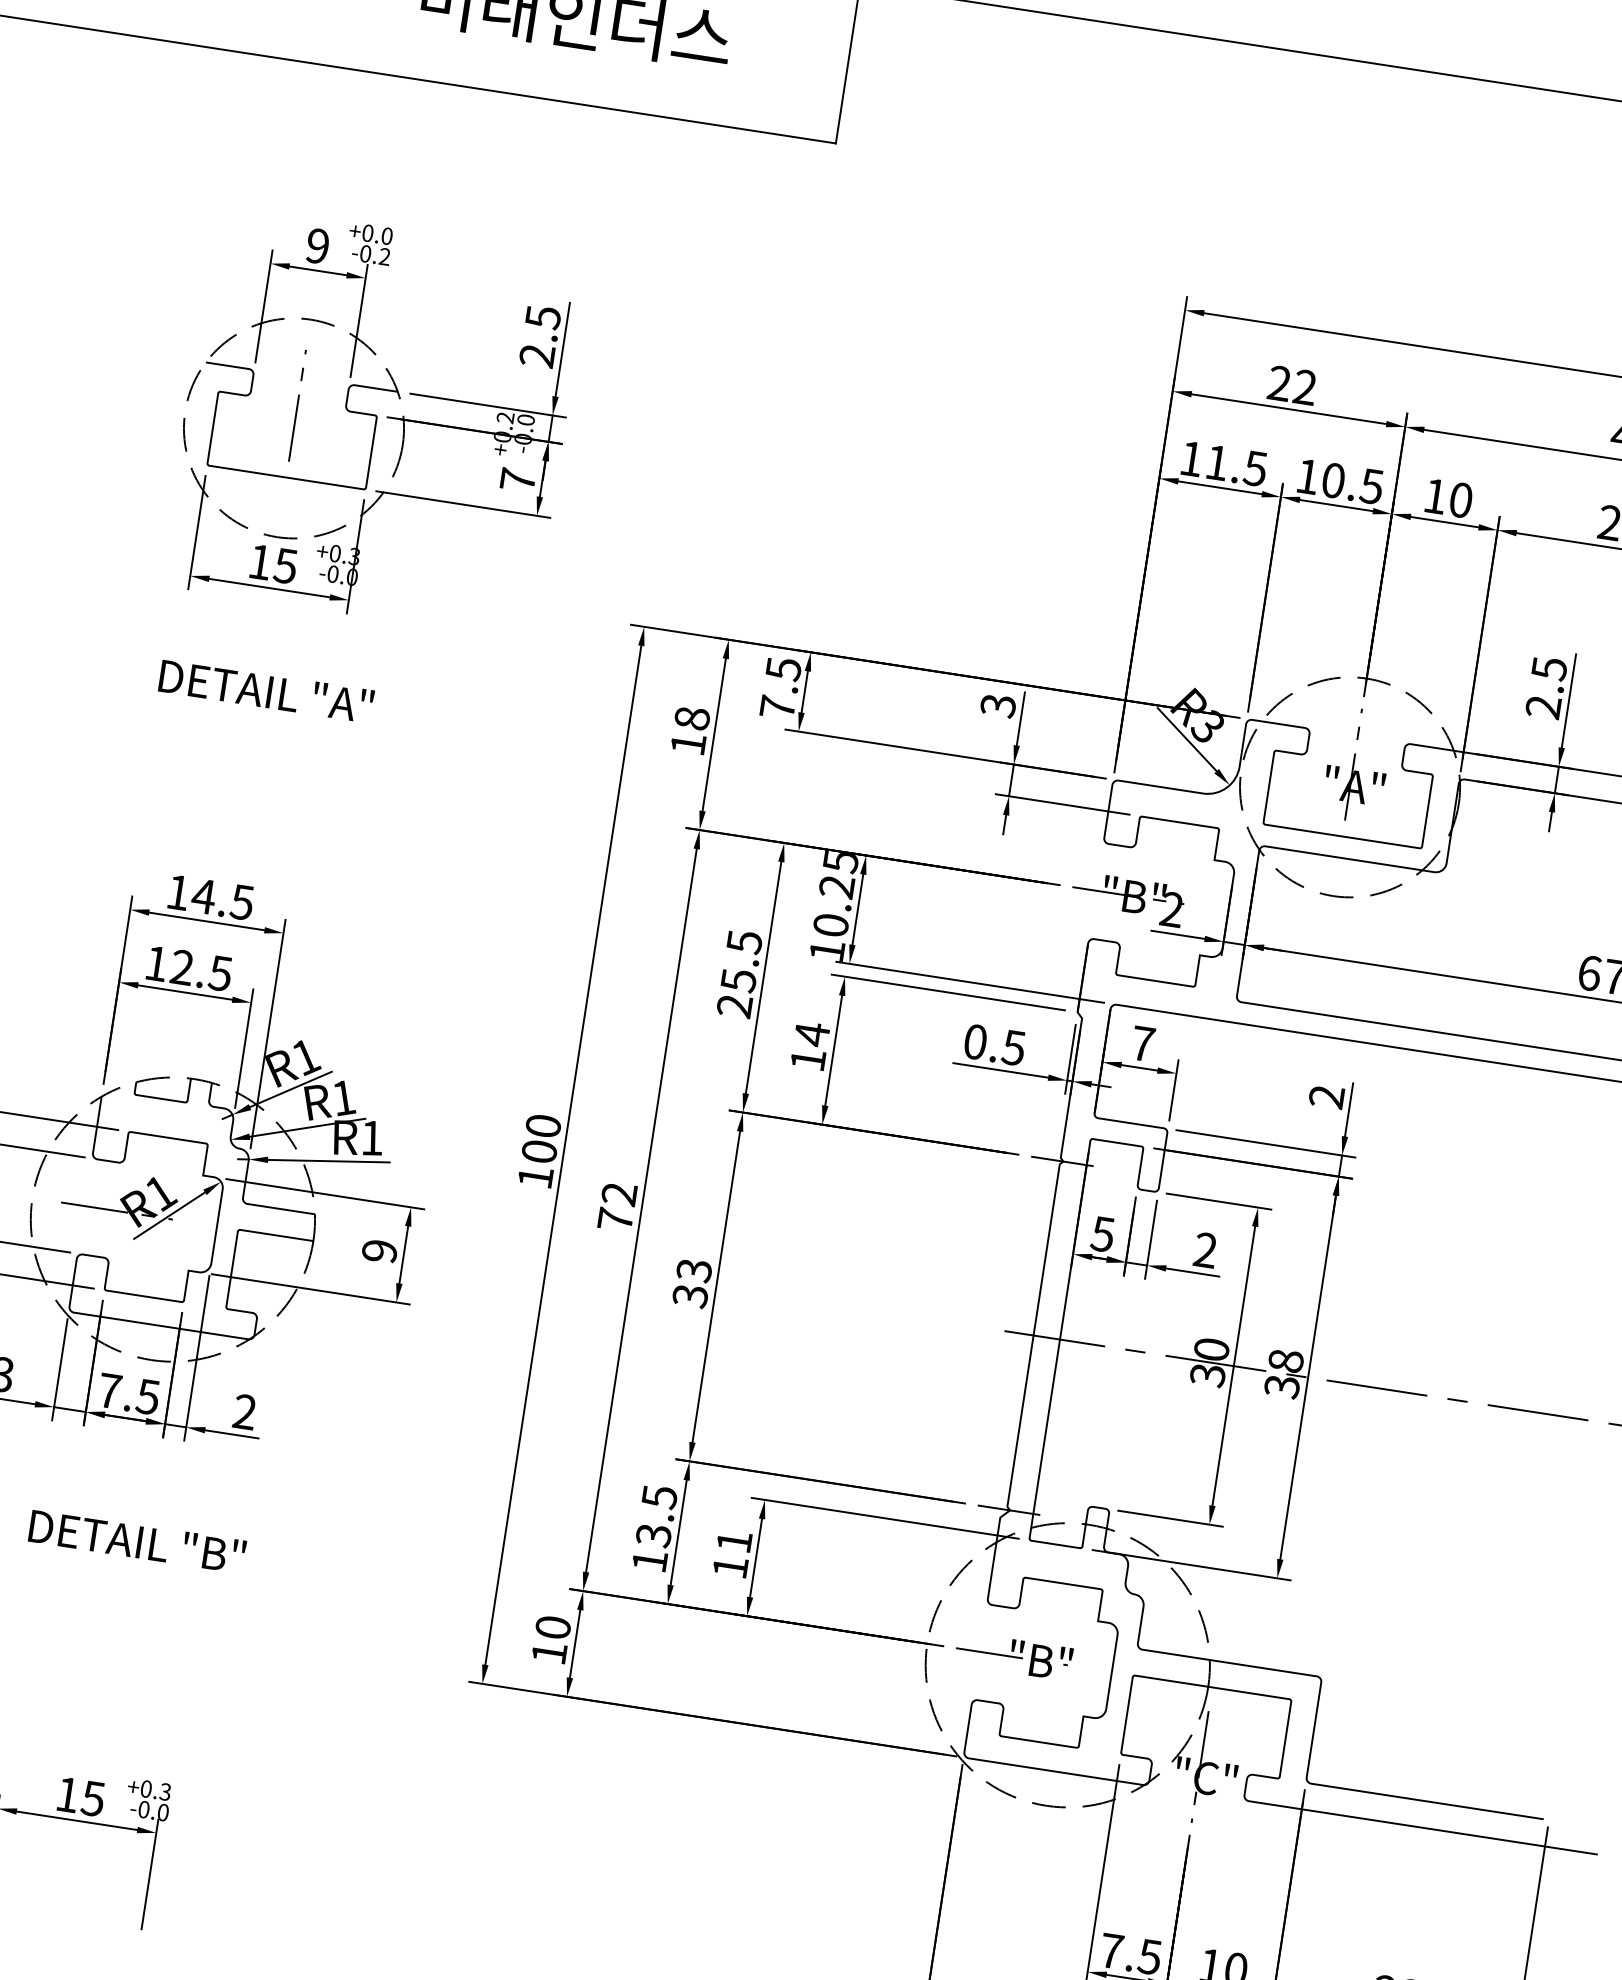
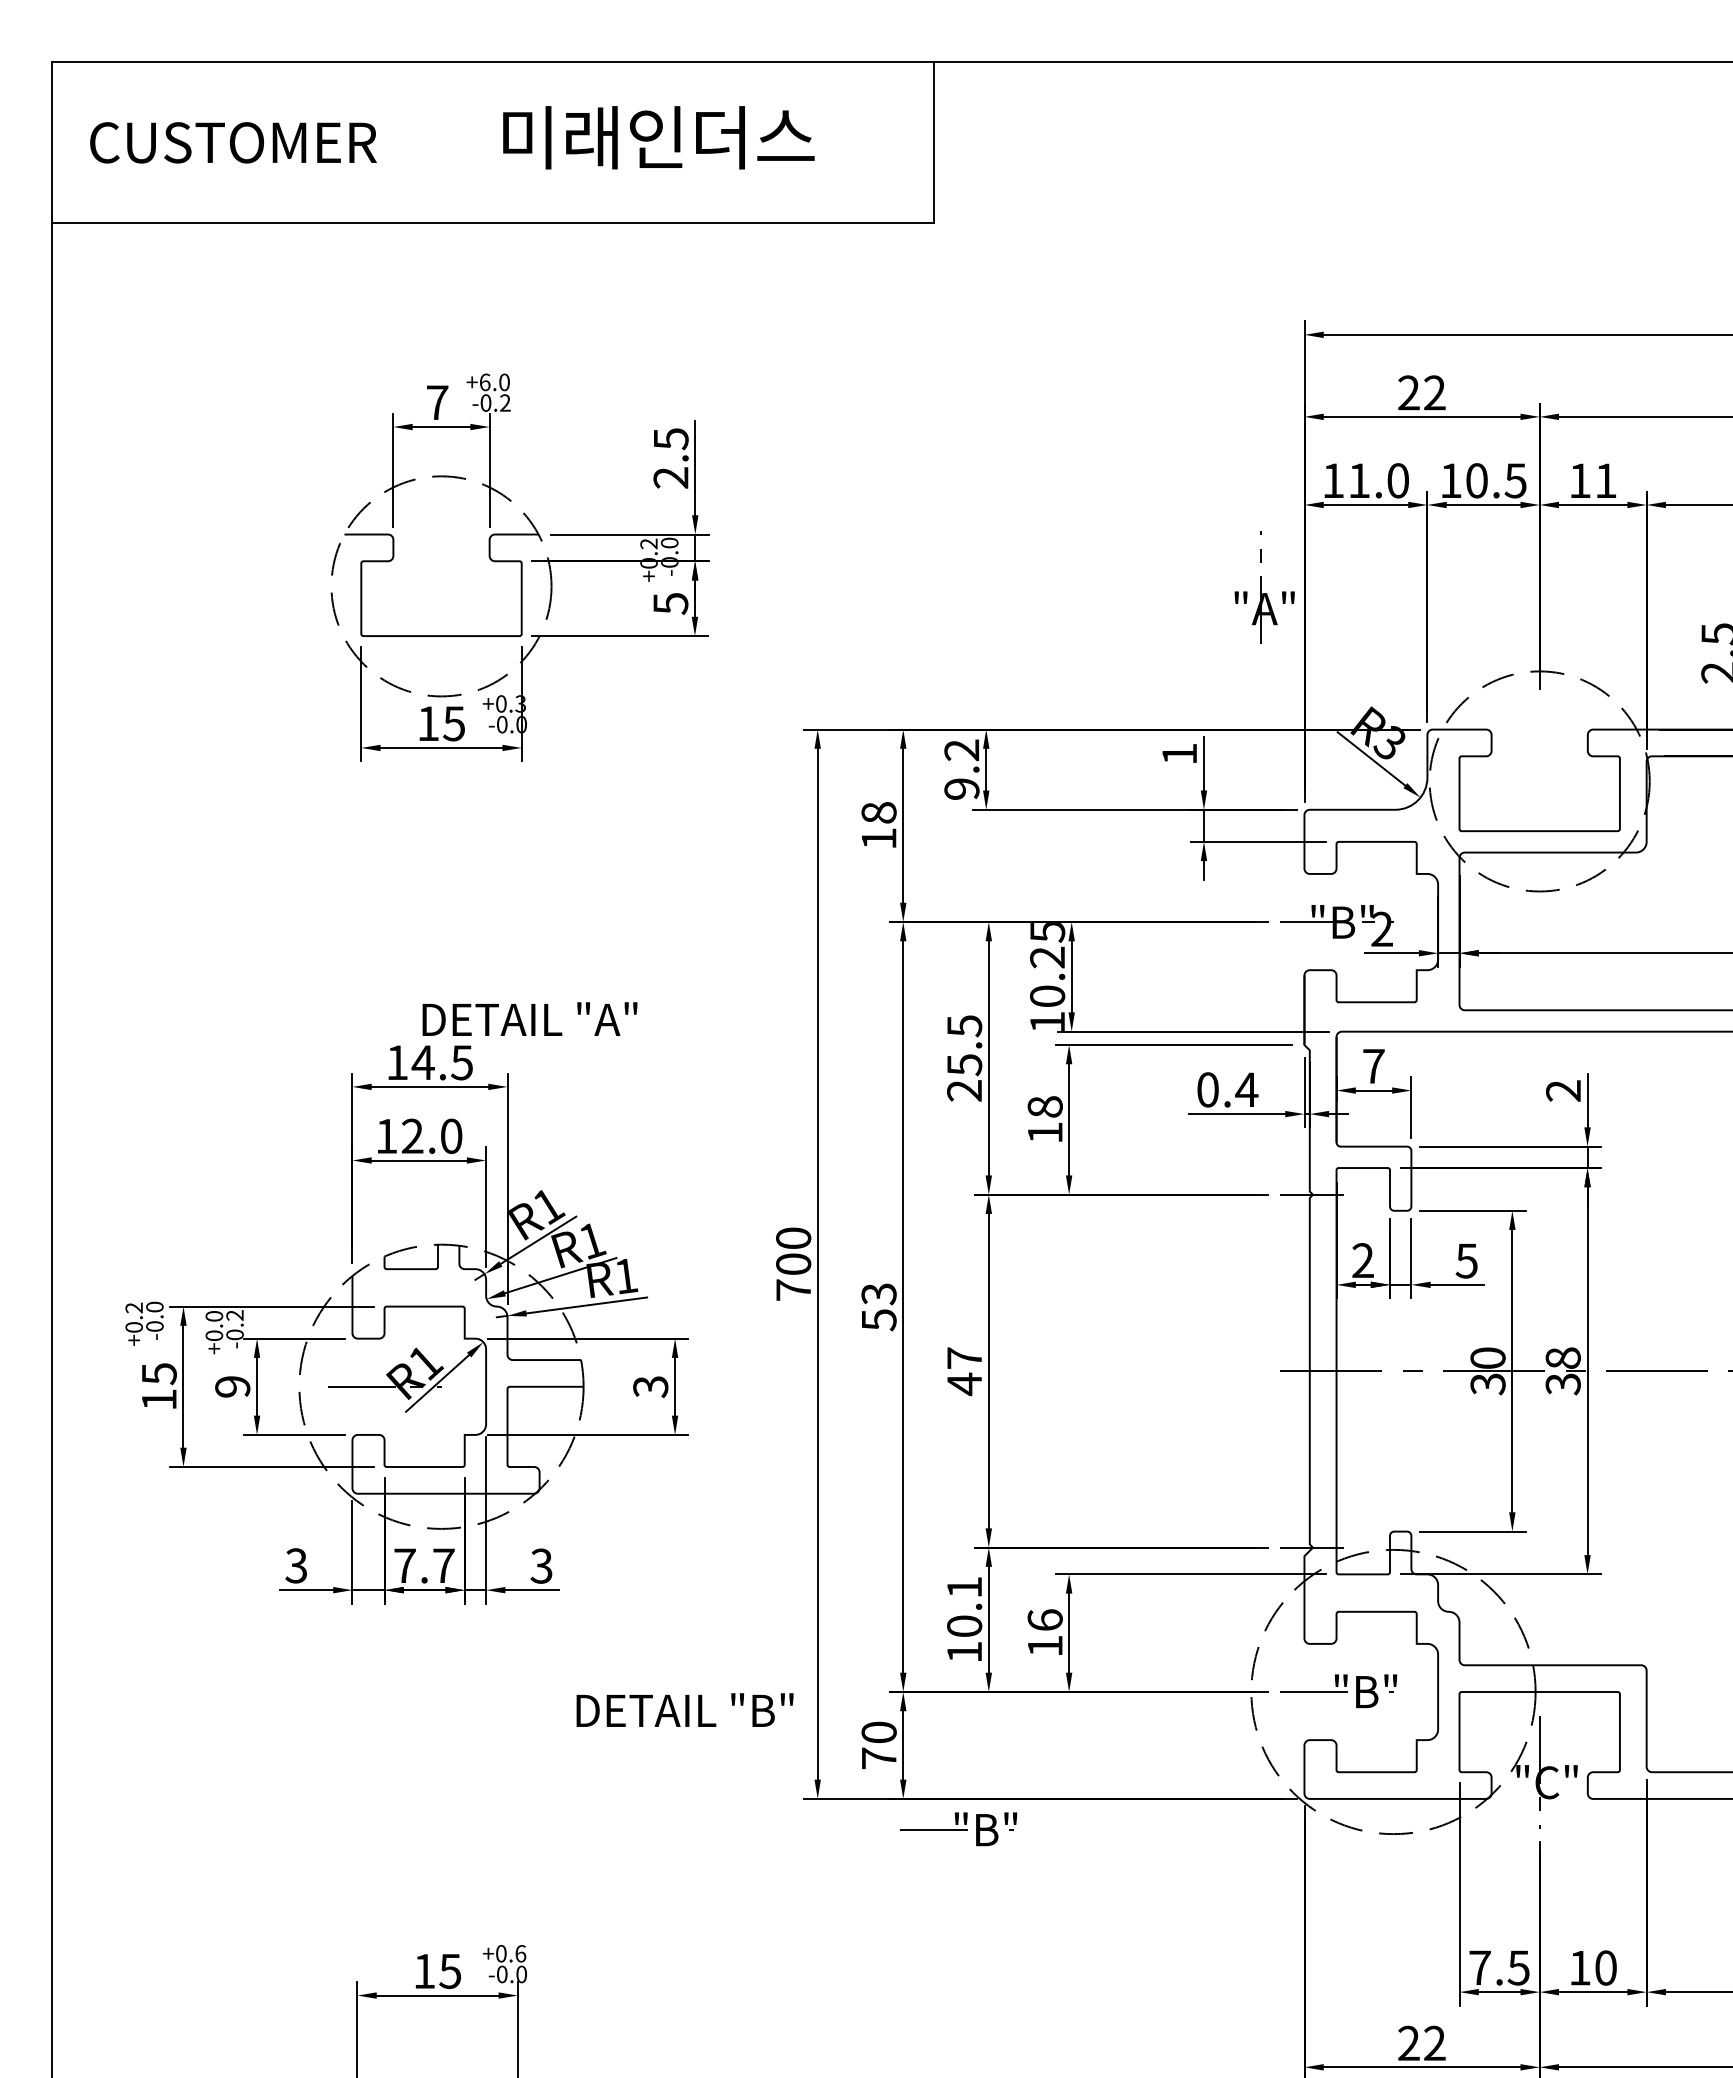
text: (367, 232) -> (484, 381), +0.0 -> +6.0
text: (317, 246) -> (437, 402), 9 -> 7
line: (297, 405) -> (441, 563), removed
text: (1255, 468) -> (1397, 480), 11.5 -> 11.0
text: (517, 479) -> (670, 603), 7 -> 5
text: (1460, 499) -> (1605, 480), 10 -> 11
text: (780, 688) -> (961, 769), 7.5 -> 9.2
text: (266, 690) -> (529, 1018), moved
text: (998, 706) -> (1179, 754), 3 -> 1
part: (1357, 765) -> (1264, 587), moved
text: (220, 972) -> (451, 1135), 12.5 -> 12.0
text: (811, 1033) -> (1044, 1106), 14 -> 18
text: (1013, 1047) -> (1246, 1089), 0.5 -> 0.4
text: (535, 1176) -> (793, 1289), 100 -> 700
text: (617, 1207) -> (879, 1307), 72 -> 53
text: (1102, 1234) -> (1362, 1260), 5 -> 2
text: (1205, 1249) -> (1466, 1260), 2 -> 5
text: (379, 1251) -> (650, 1387), 9 -> 3
text: (692, 1283) -> (964, 1371), 33 -> 47
text: (147, 1396) -> (443, 1565), 7.5 -> 7.7
text: (244, 1412) -> (541, 1566), 2 -> 3
text: (656, 1516) -> (964, 1607), 13.5 -> 10.1
text: (136, 1540) -> (684, 1709), moved
text: (733, 1540) -> (1044, 1619), 11 -> 16
text: (549, 1652) -> (879, 1757), 10 -> 70
part: (617, 1735) -> (958, 1829), added
text: (165, 1791) -> (520, 1953), +0.3 -> +0.6

